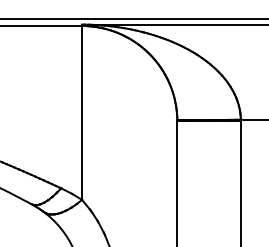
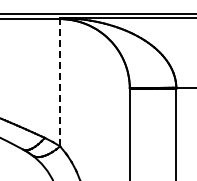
line: (82, 112) -> (60, 82), solid -> dashed

